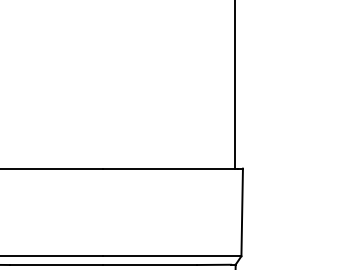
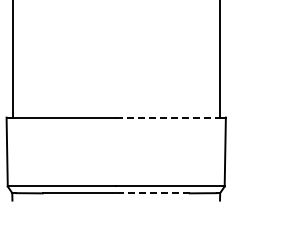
line: (171, 168) -> (169, 117), solid -> dashed
line: (149, 265) -> (152, 193), solid -> dashed

